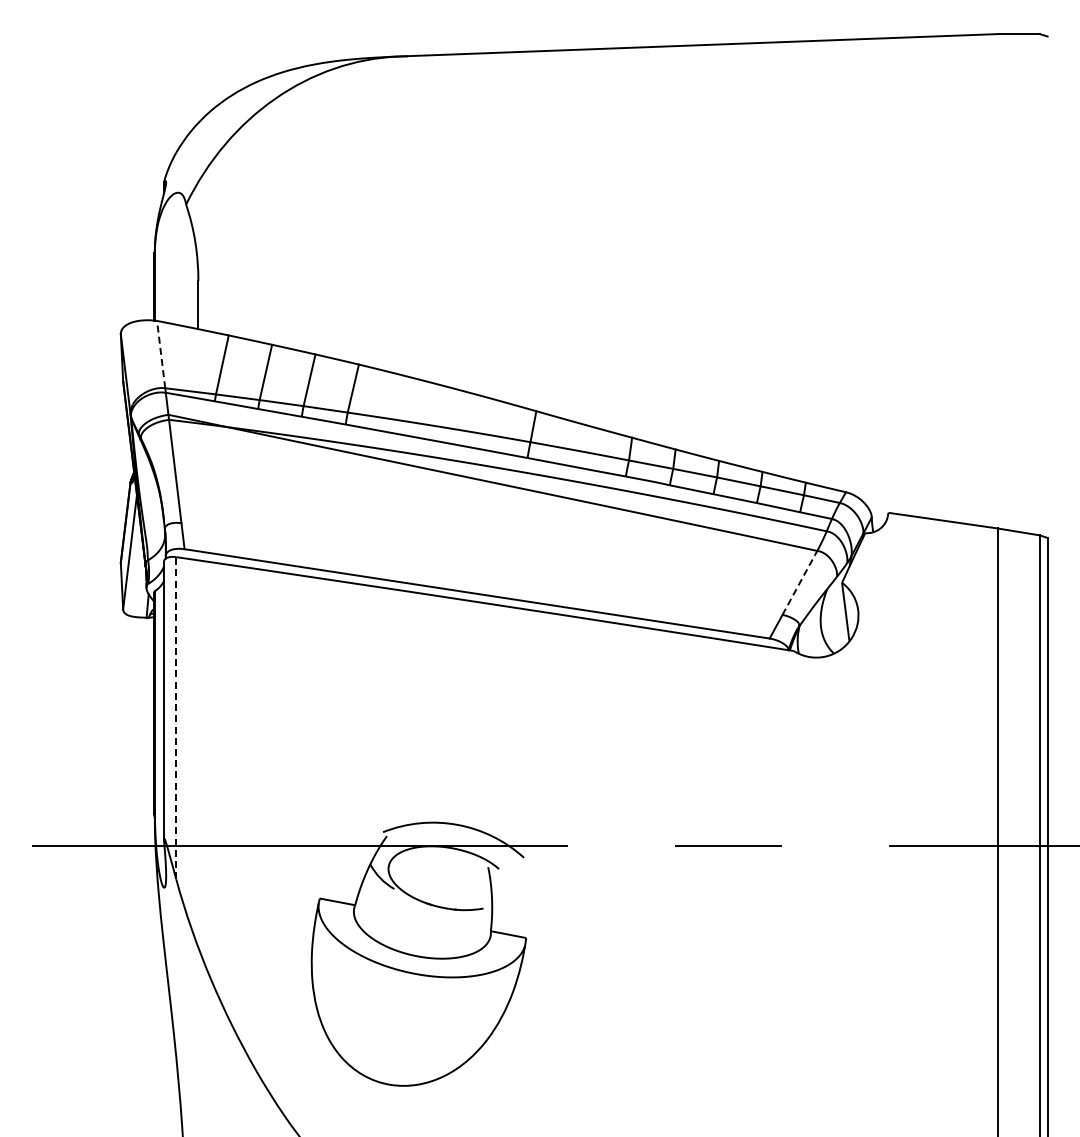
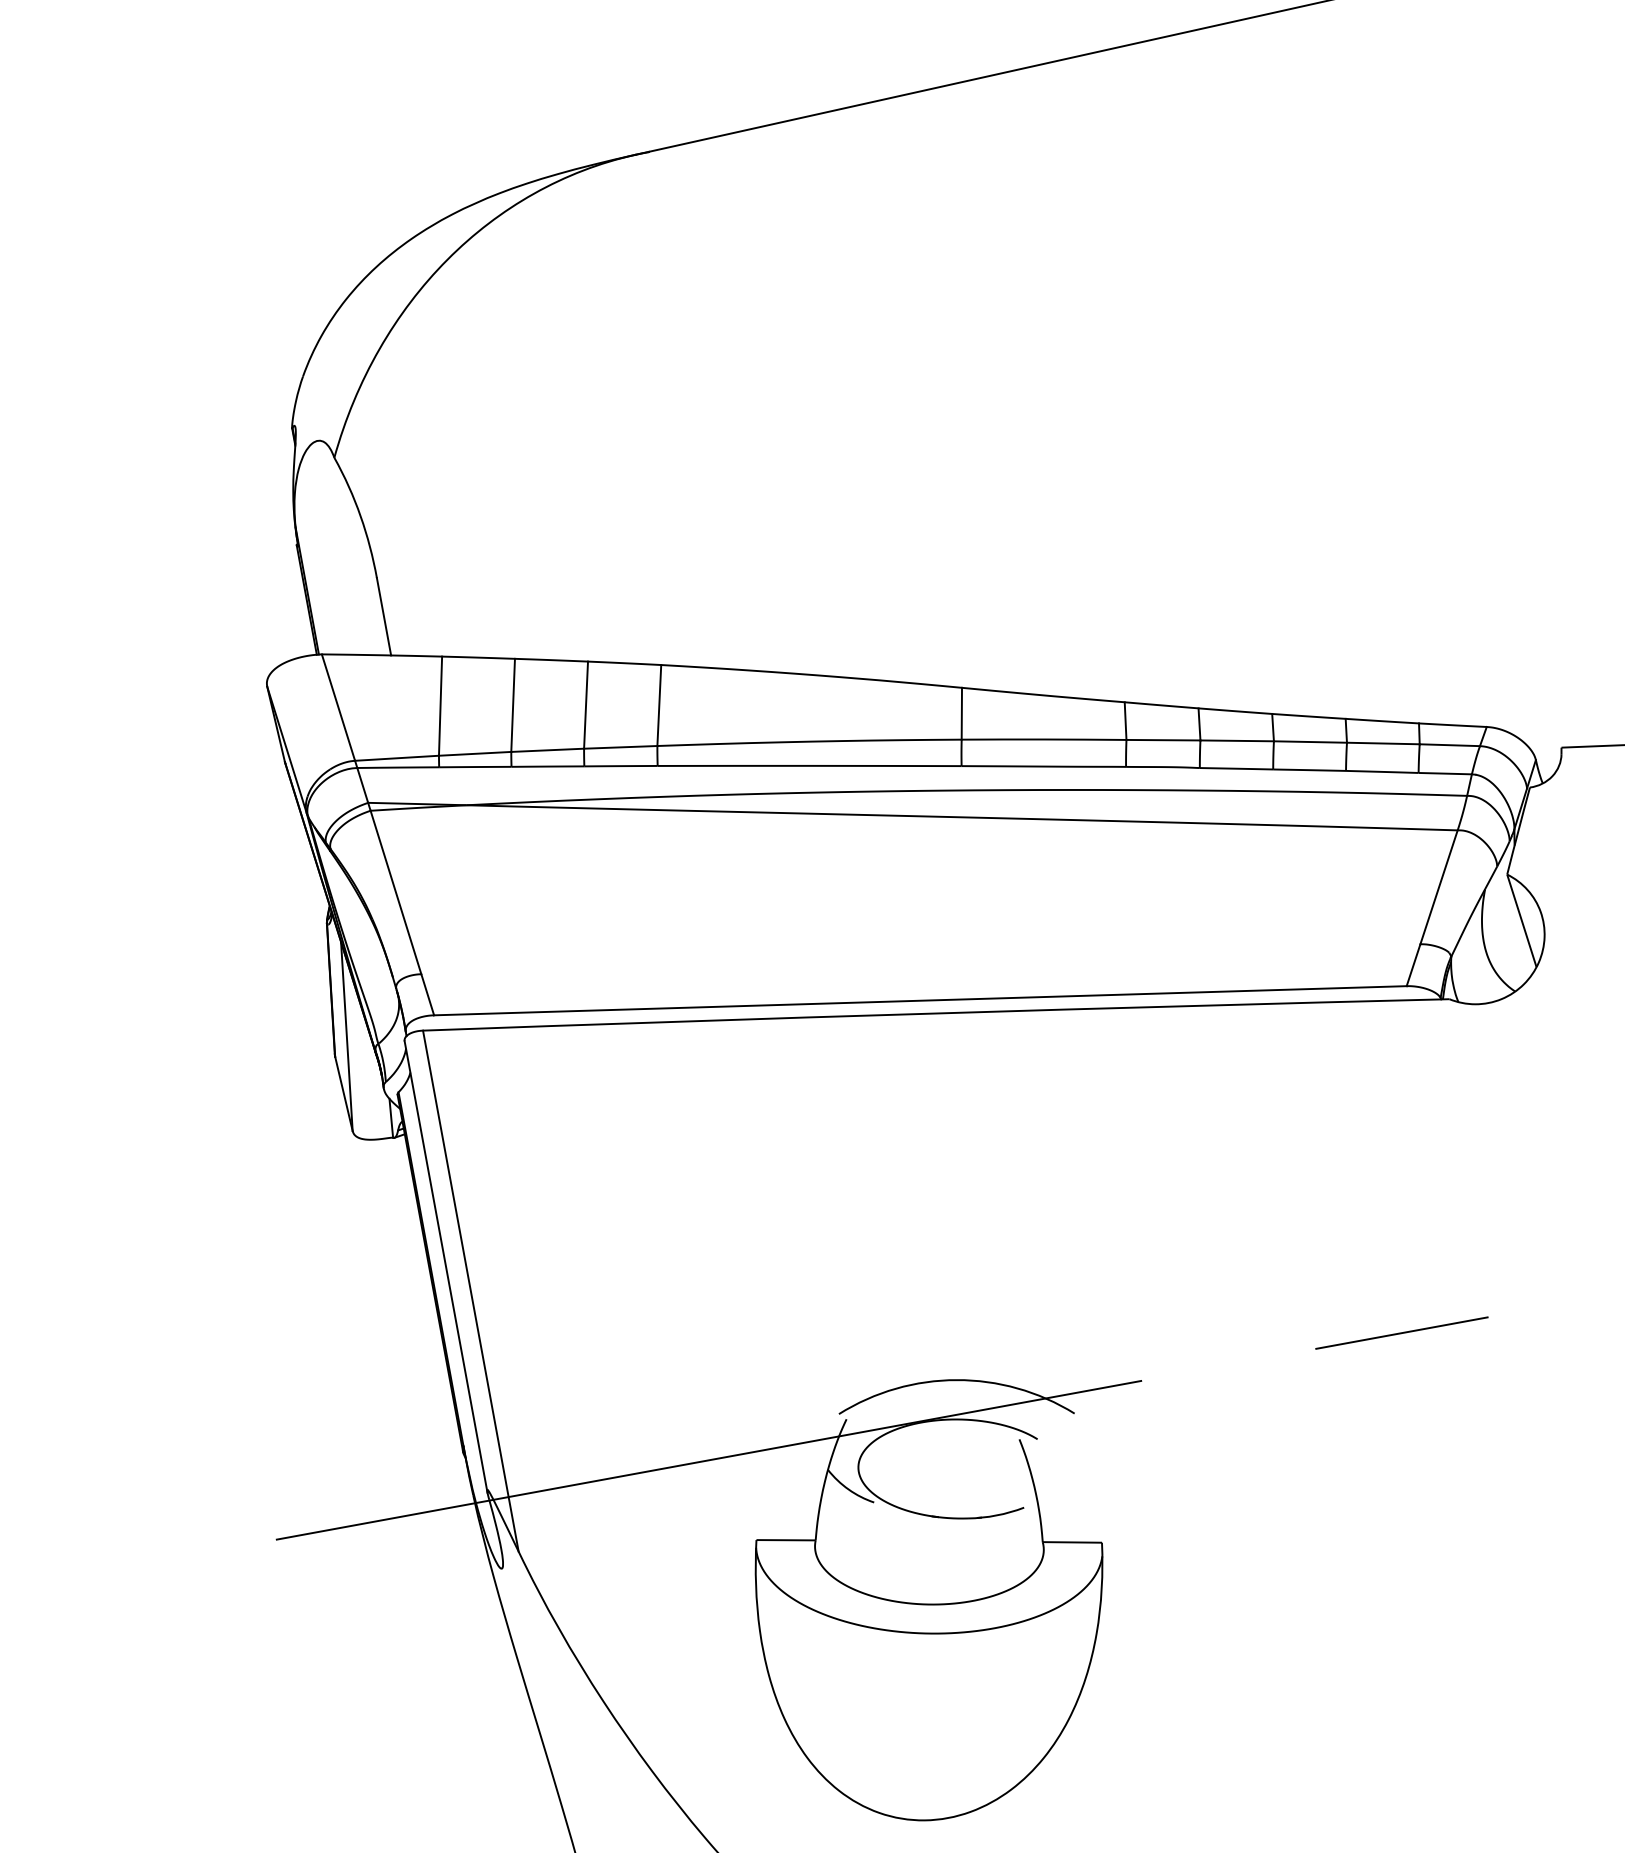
line: (161, 354) -> (338, 707), dashed -> solid
line: (800, 582) -> (1439, 886), dashed -> solid
line: (176, 717) -> (470, 1289), dashed -> solid

